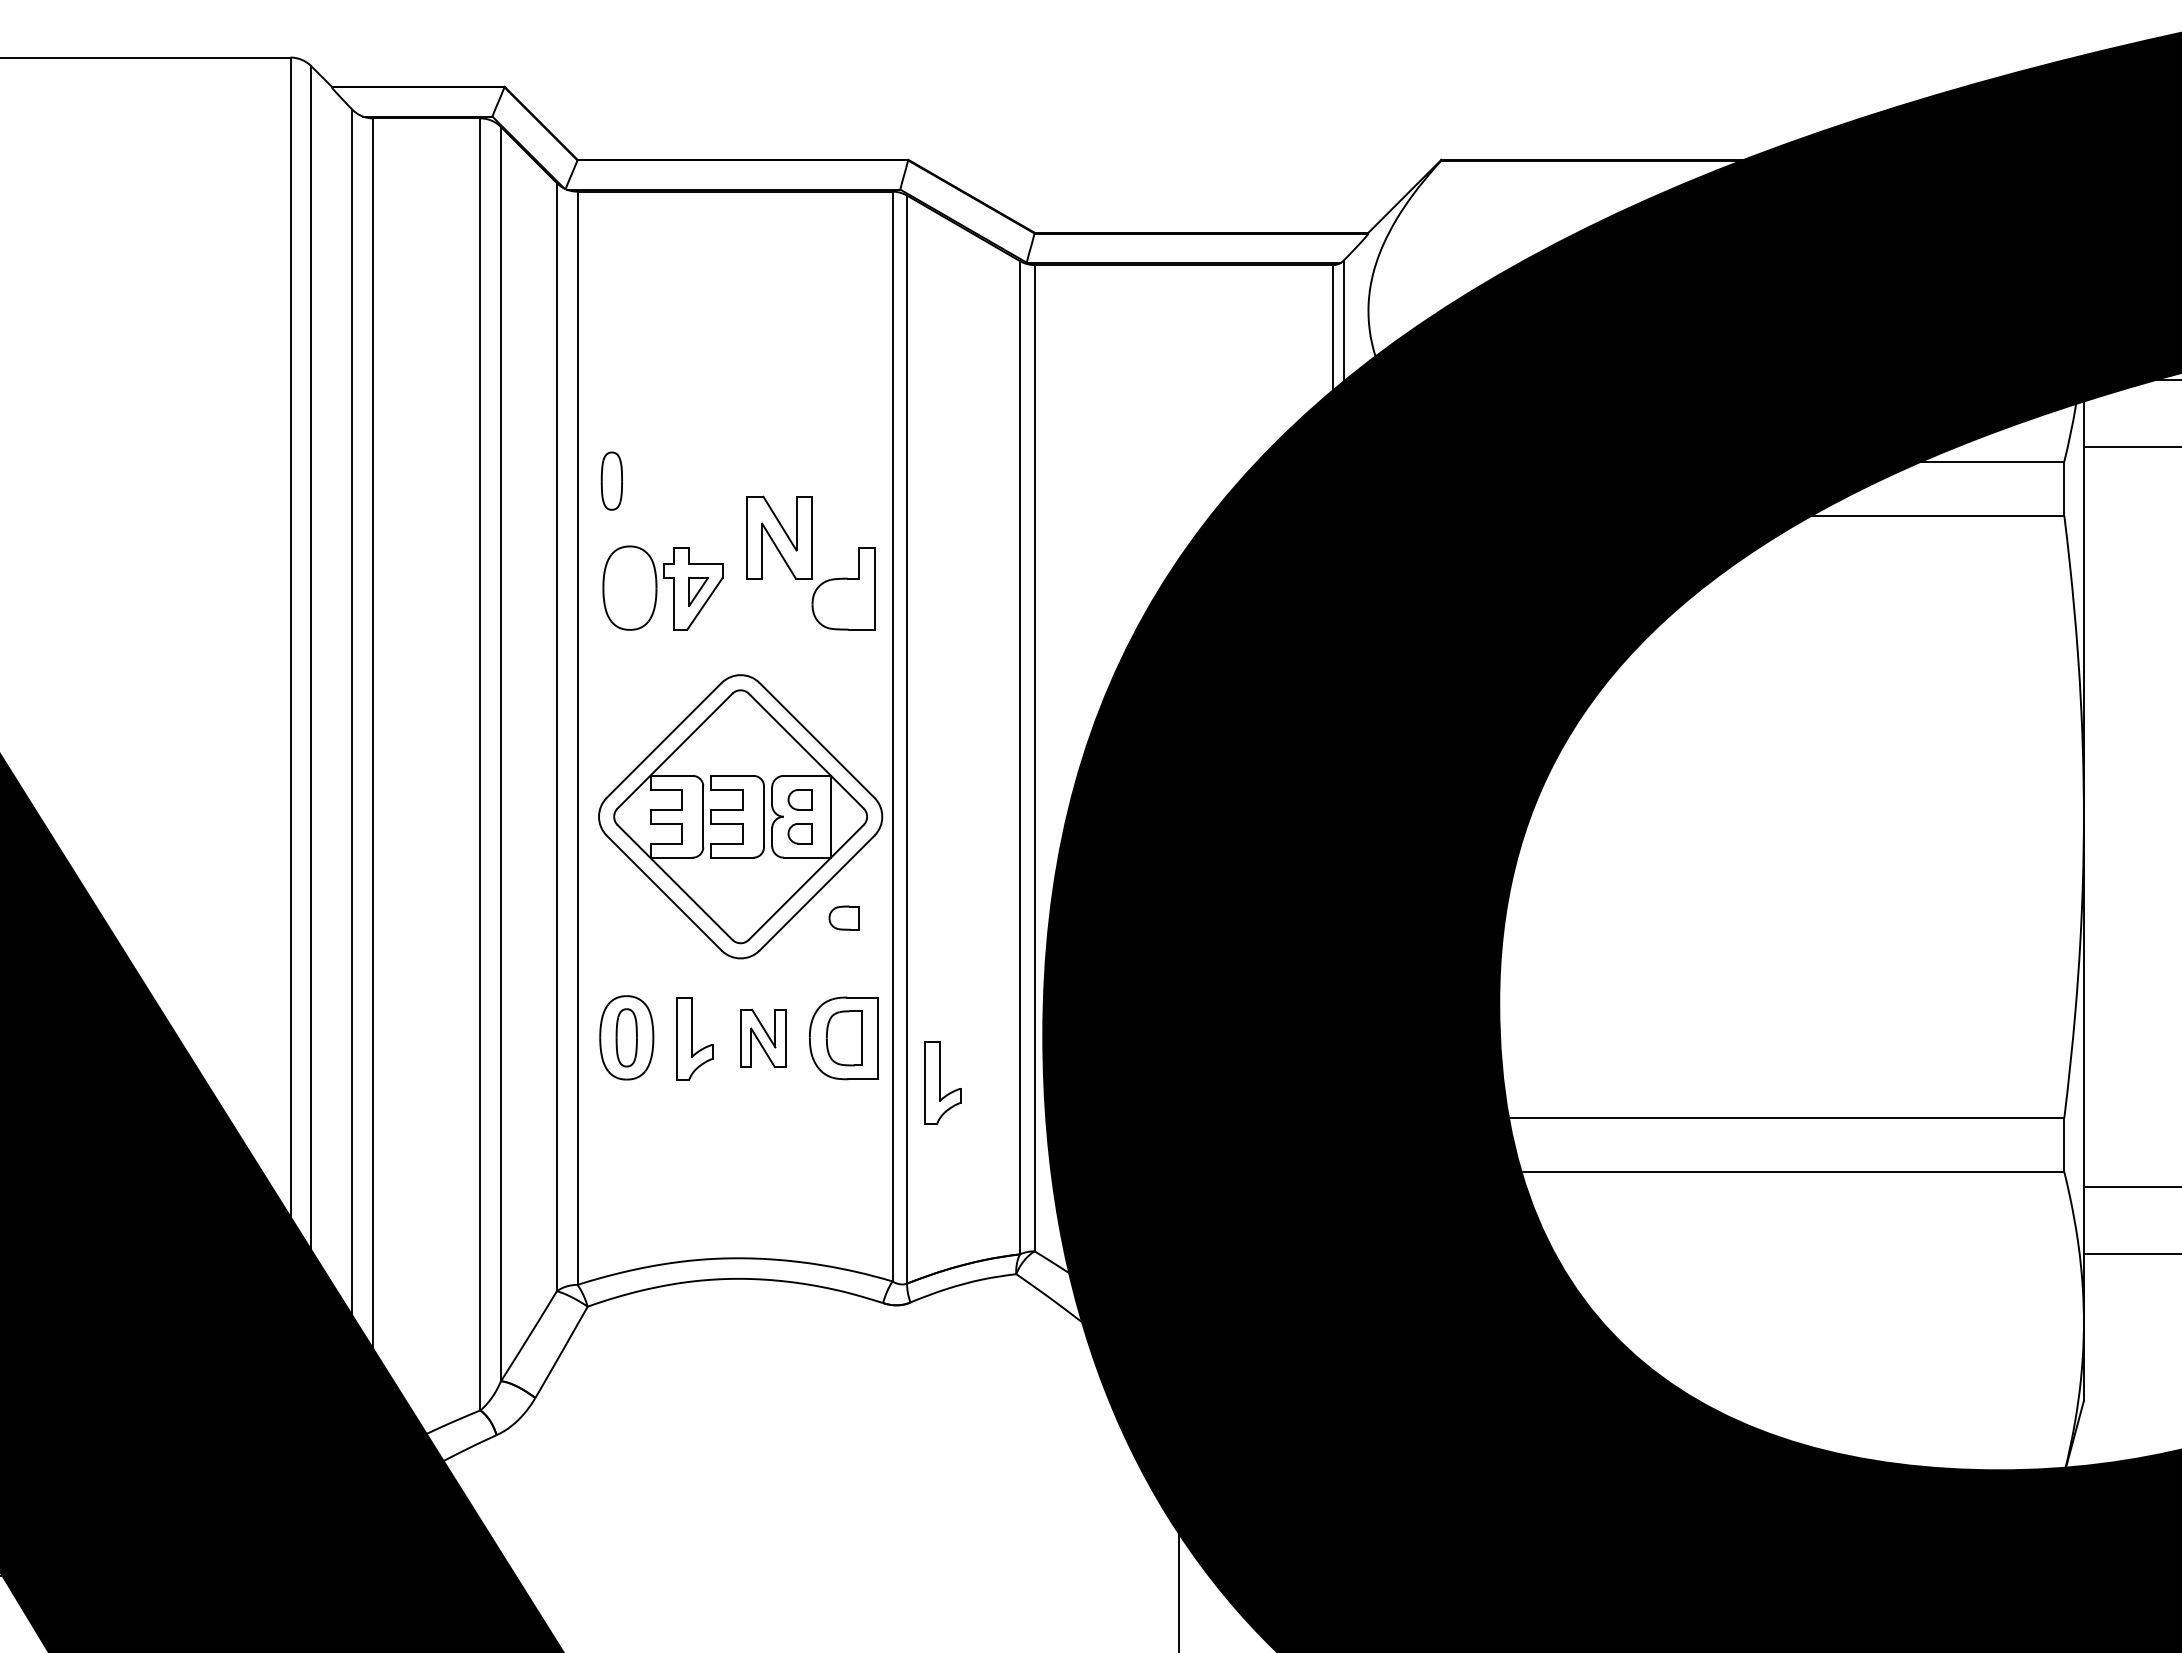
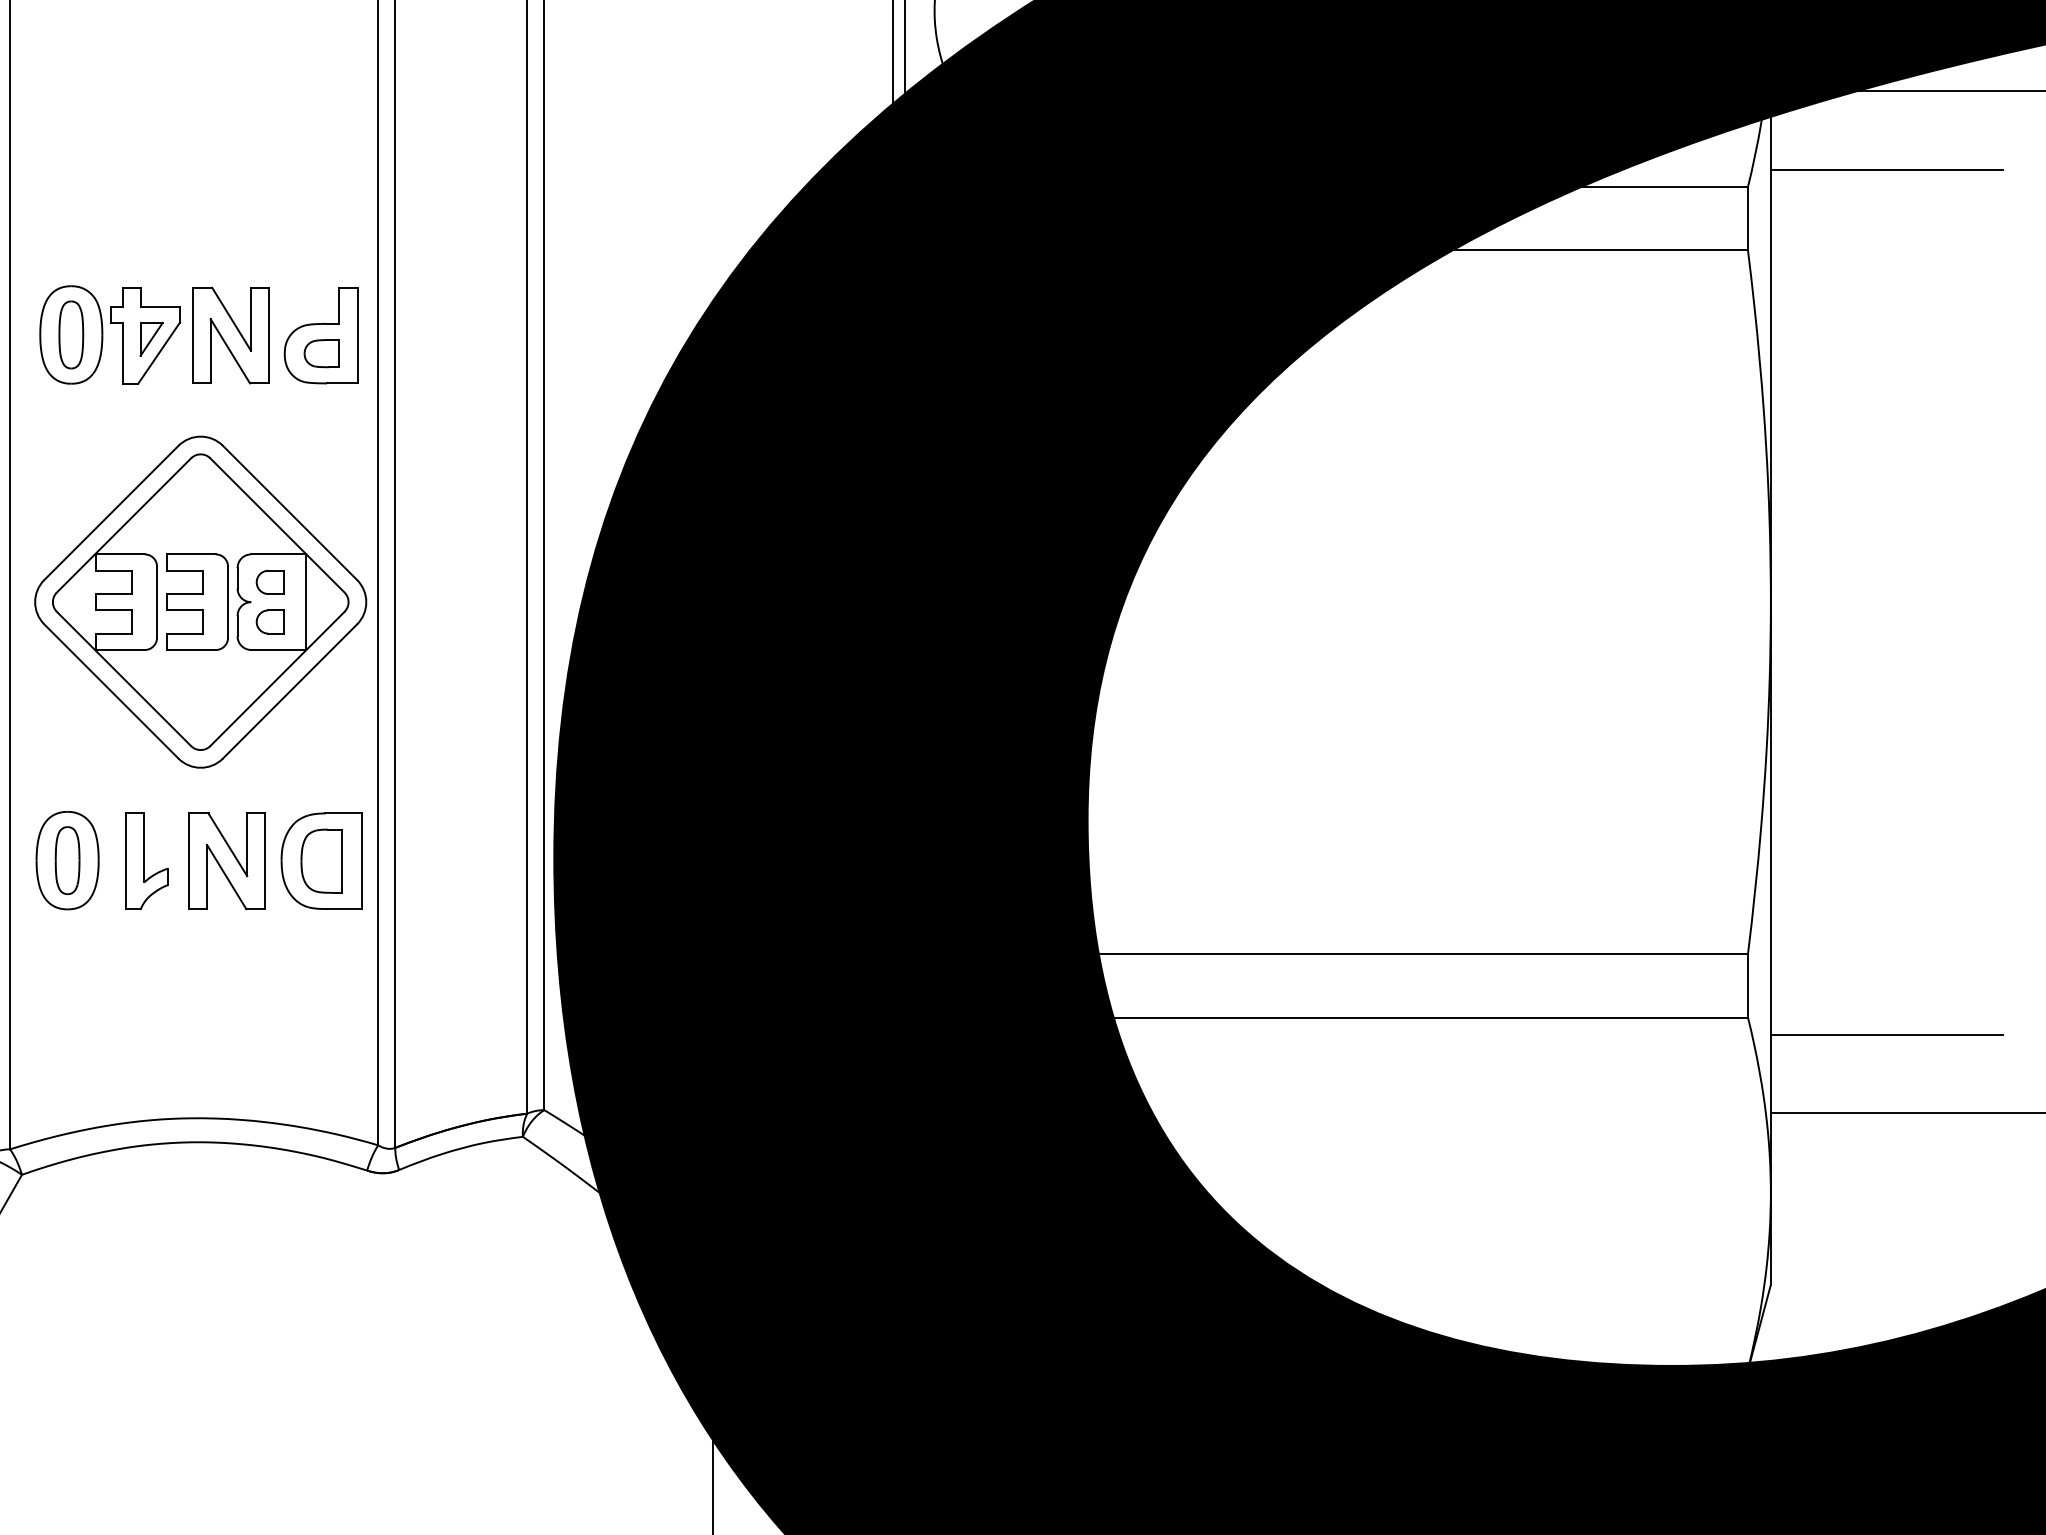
part: (611, 480) -> (70, 334), moved
part: (779, 537) -> (230, 335), moved
part: (843, 917) -> (320, 352), moved
part: (763, 1038) -> (227, 861), size x1.43
part: (942, 1082) -> (436, 912), removed

